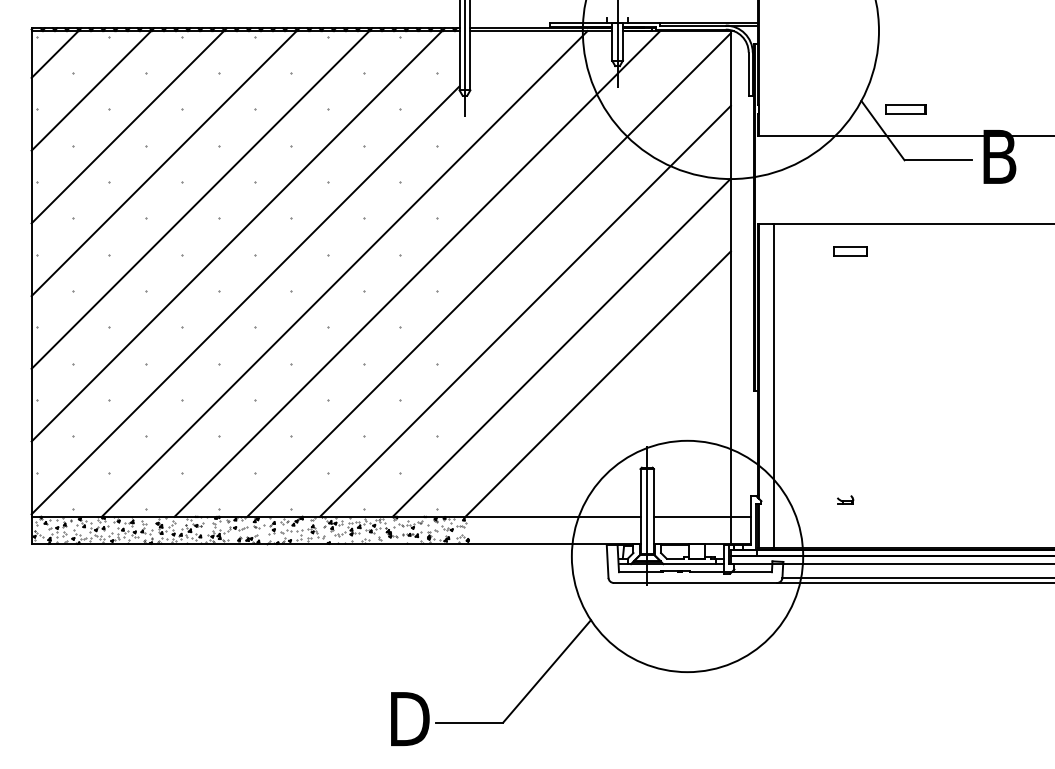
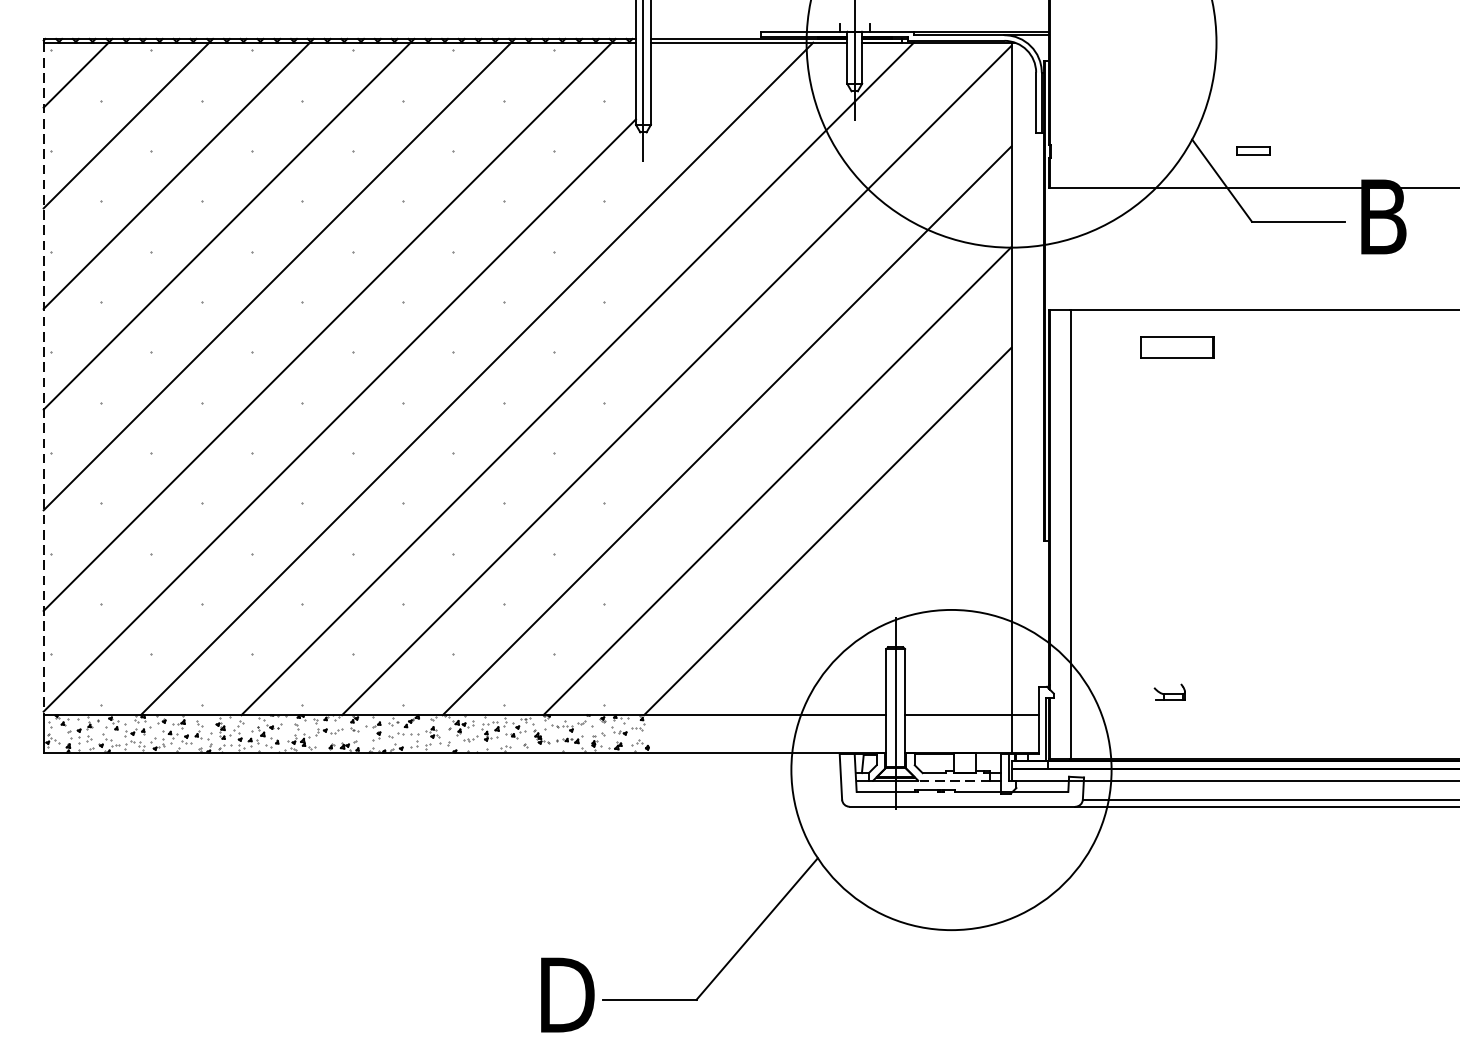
part: (905, 109) -> (1253, 151), size x0.6
part: (850, 251) -> (1177, 347), size x1.6
line: (31, 273) -> (43, 378), solid -> dashed
part: (845, 499) -> (1170, 691), size x1.4
line: (688, 564) -> (952, 781), solid -> dashed

